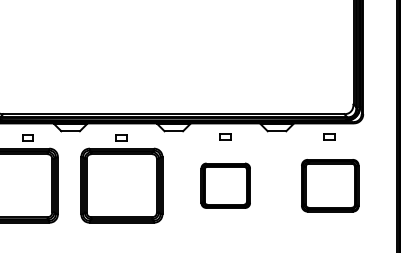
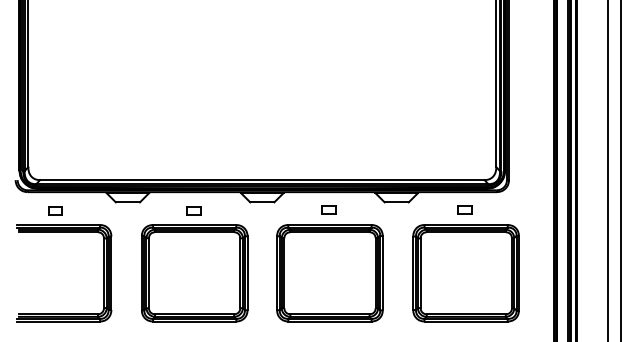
part: (28, 138) -> (55, 210), moved
part: (225, 185) -> (329, 273), size x1.67
part: (329, 185) -> (465, 273), size x1.43

